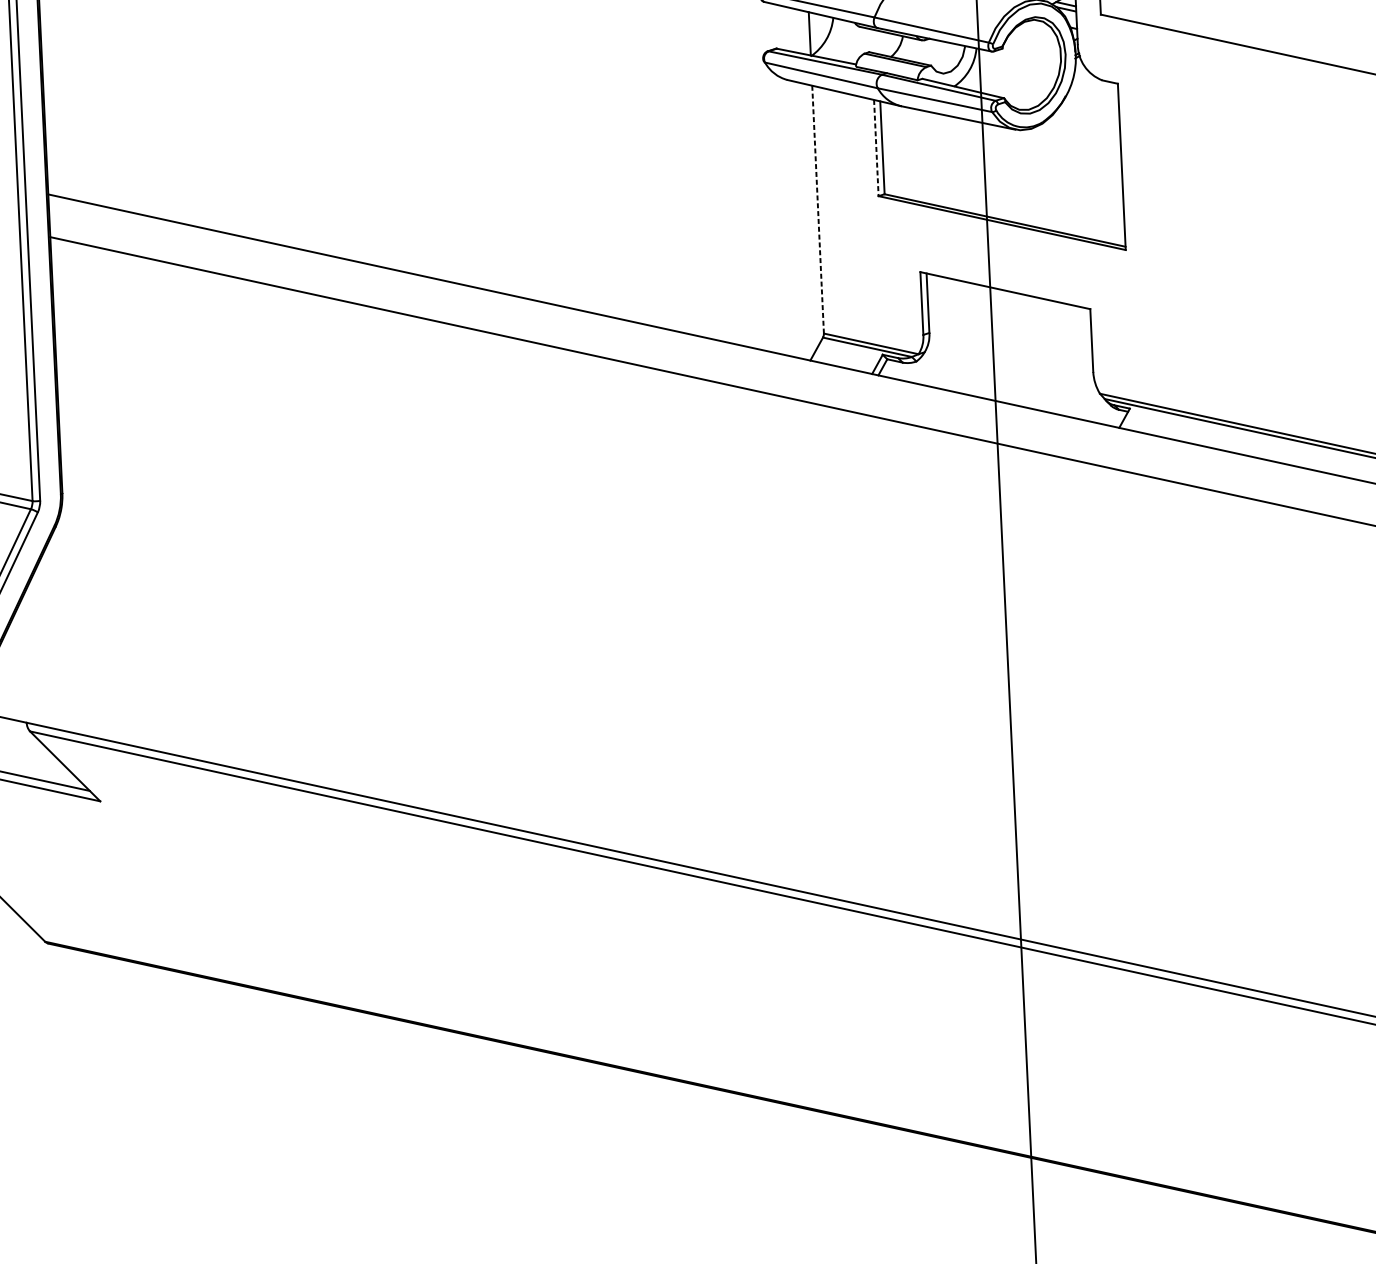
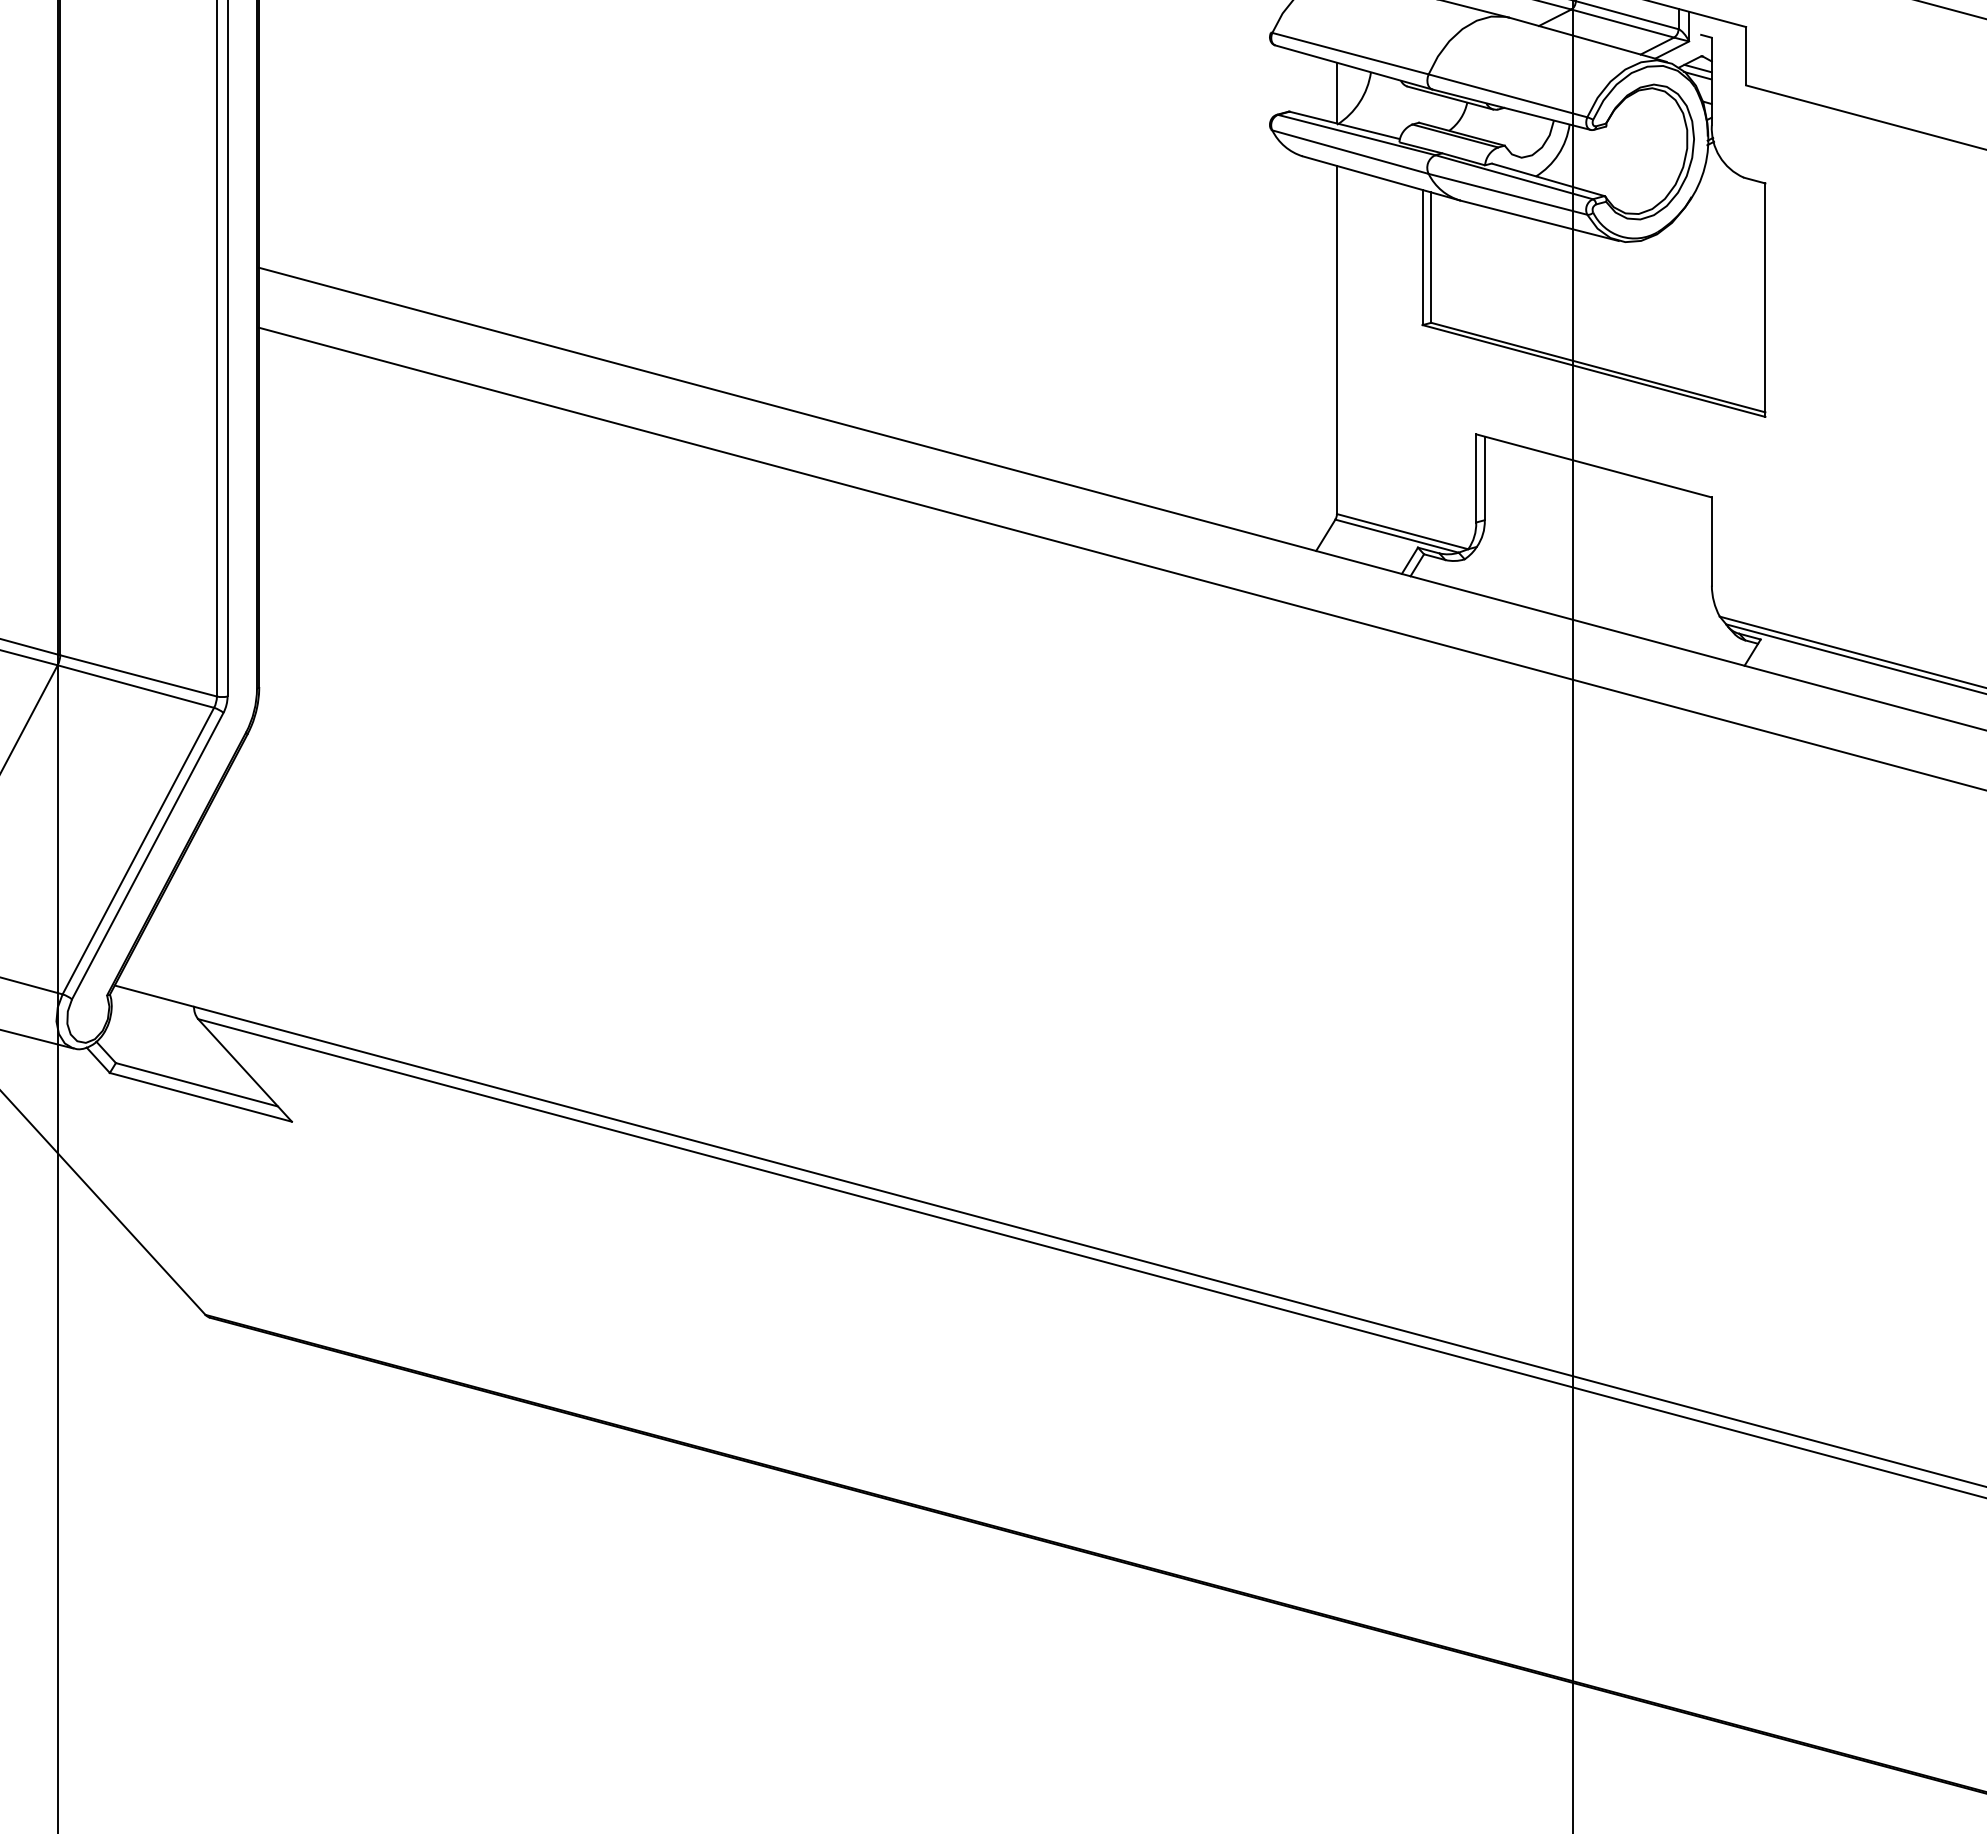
line: (876, 148) -> (1422, 257), dashed -> solid
line: (817, 209) -> (1336, 339), dashed -> solid

